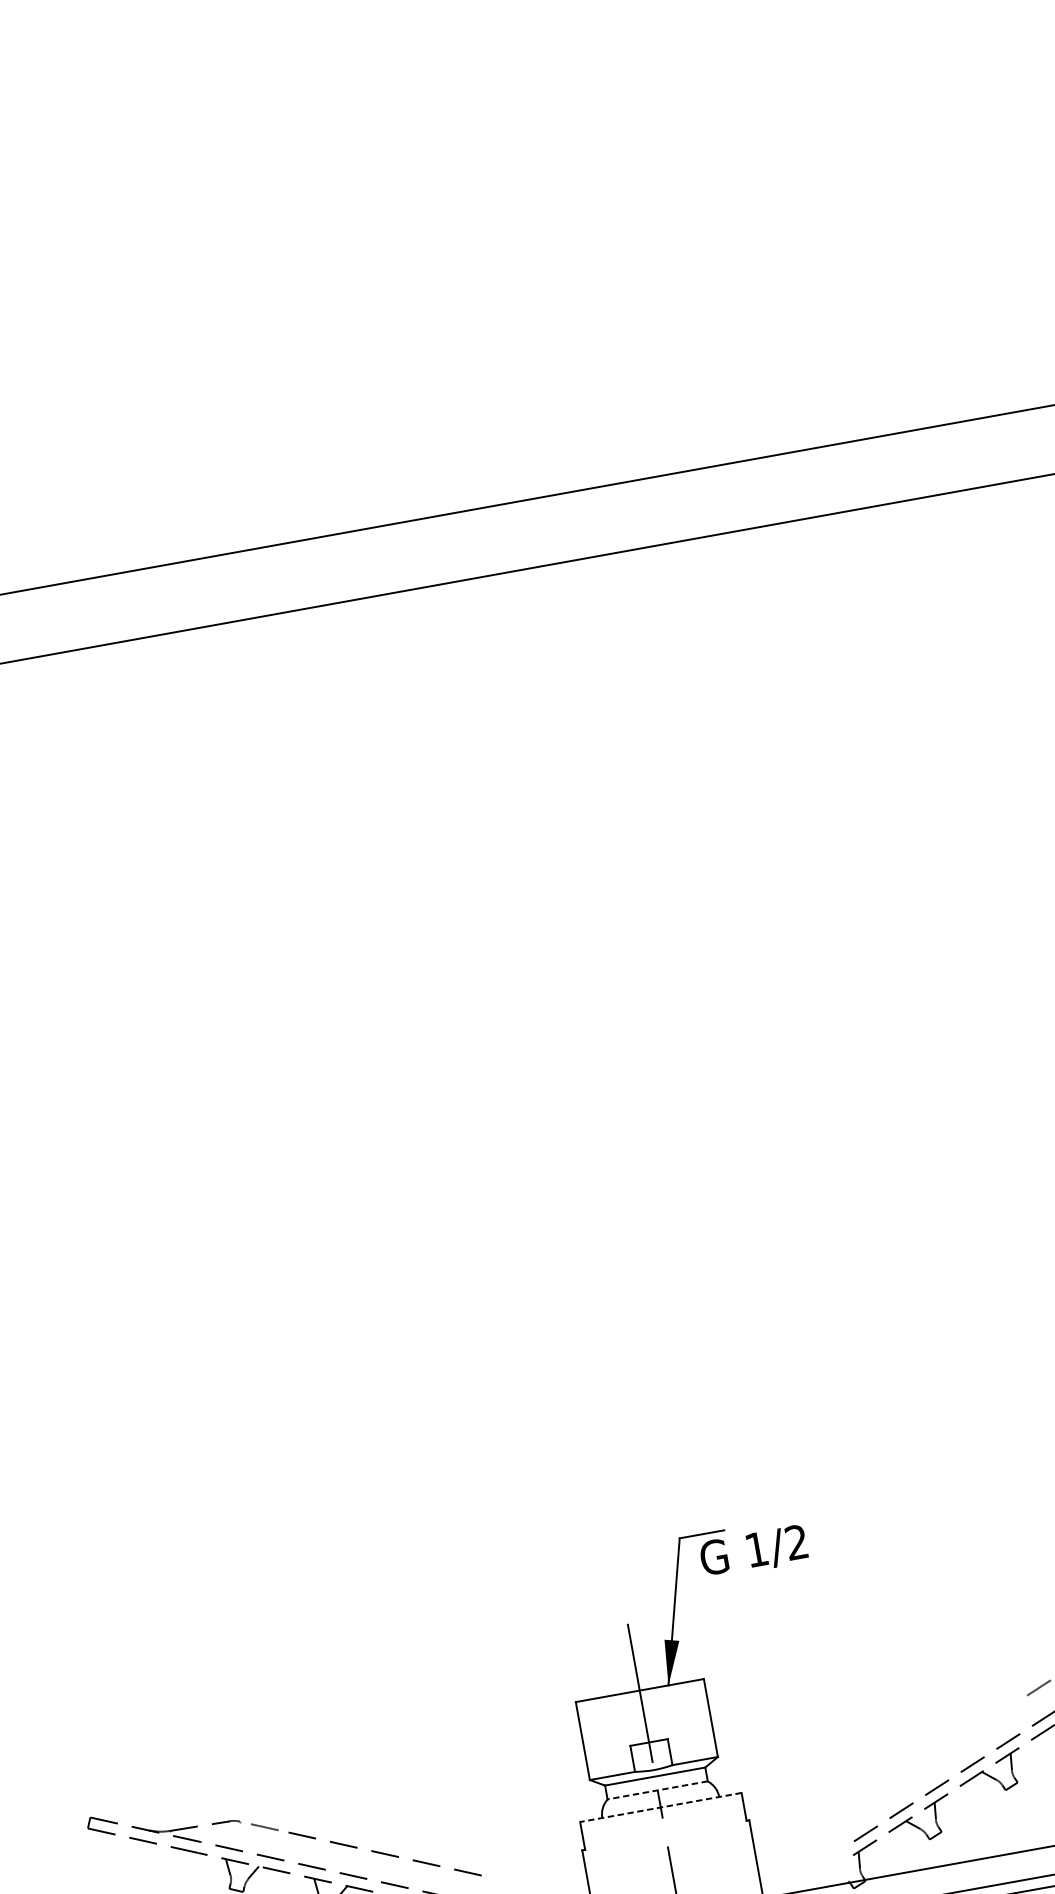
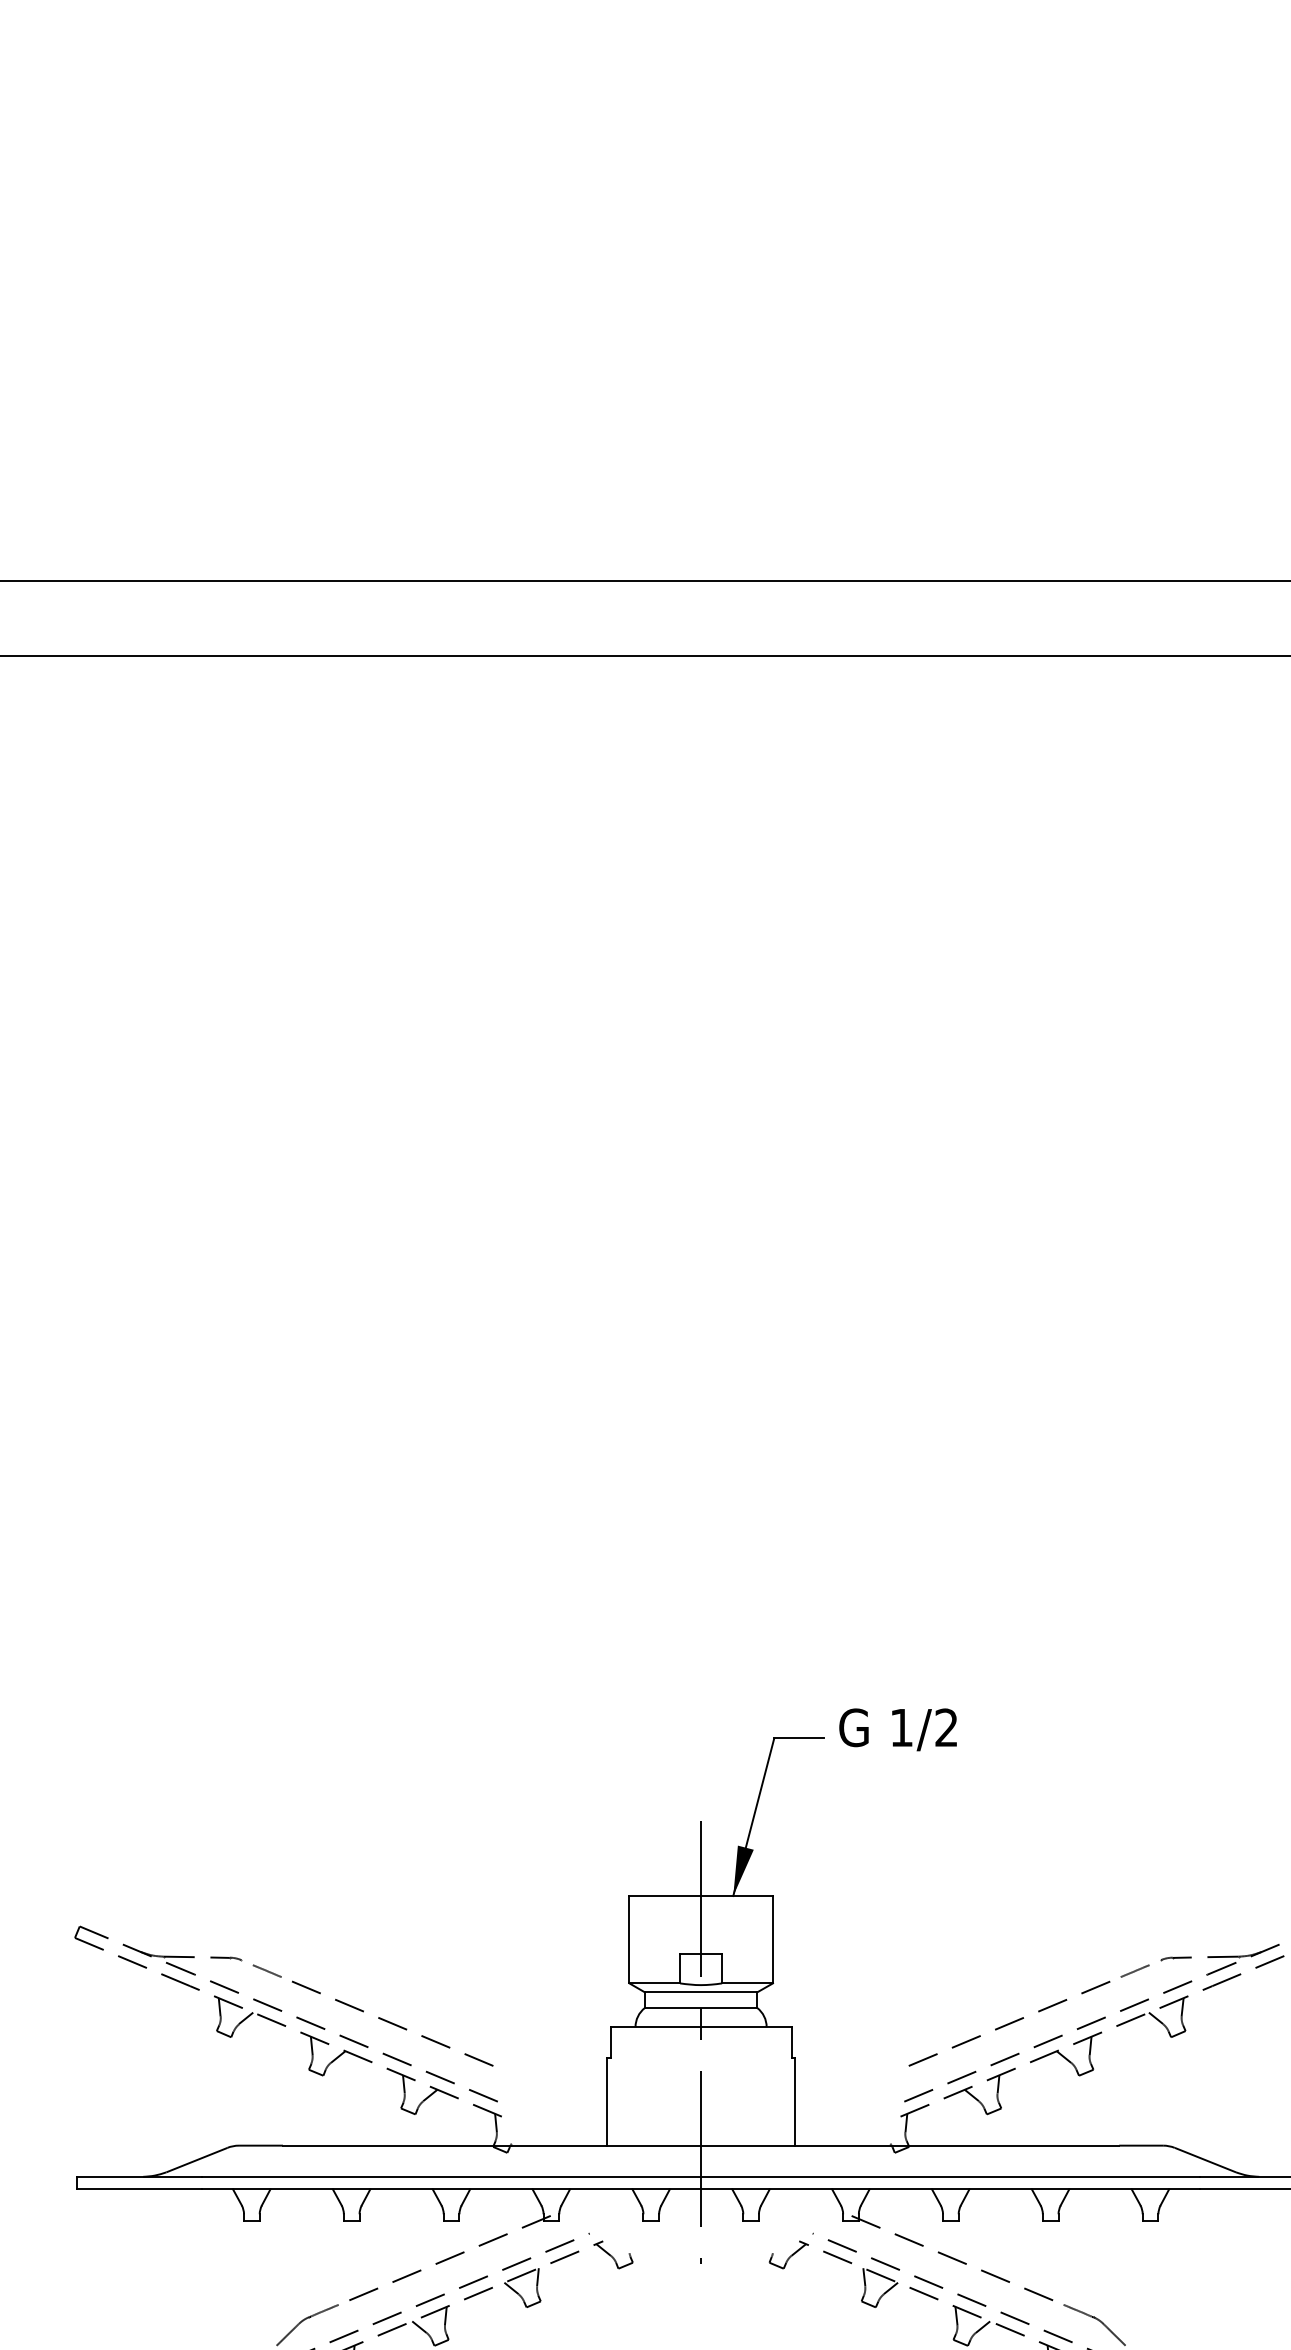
text: (753, 1551) -> (897, 1729), moved
line: (935, 1754) -> (1009, 2023), added
line: (657, 1790) -> (700, 2007), dashed -> solid
line: (660, 1807) -> (700, 2027), dashed -> solid

